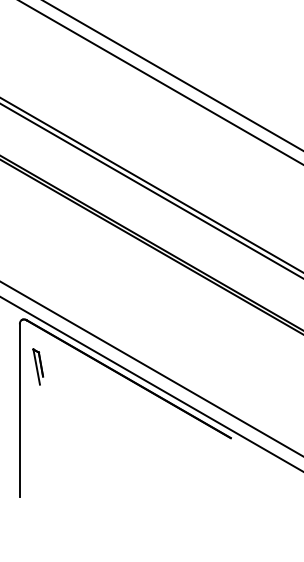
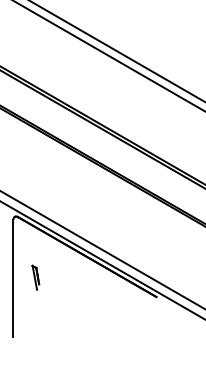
part: (37, 366) -> (35, 277), moved

